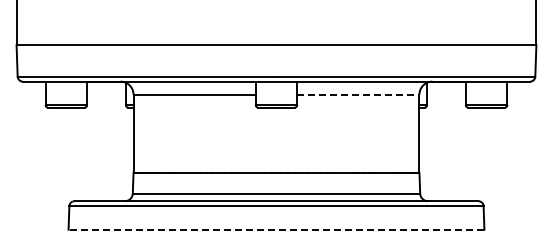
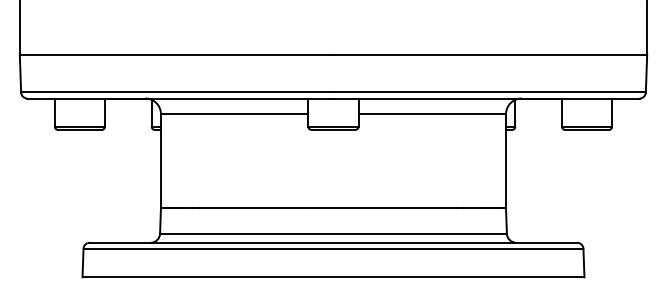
line: (358, 94) -> (432, 114), dashed -> solid
line: (276, 229) -> (333, 276), dashed -> solid

